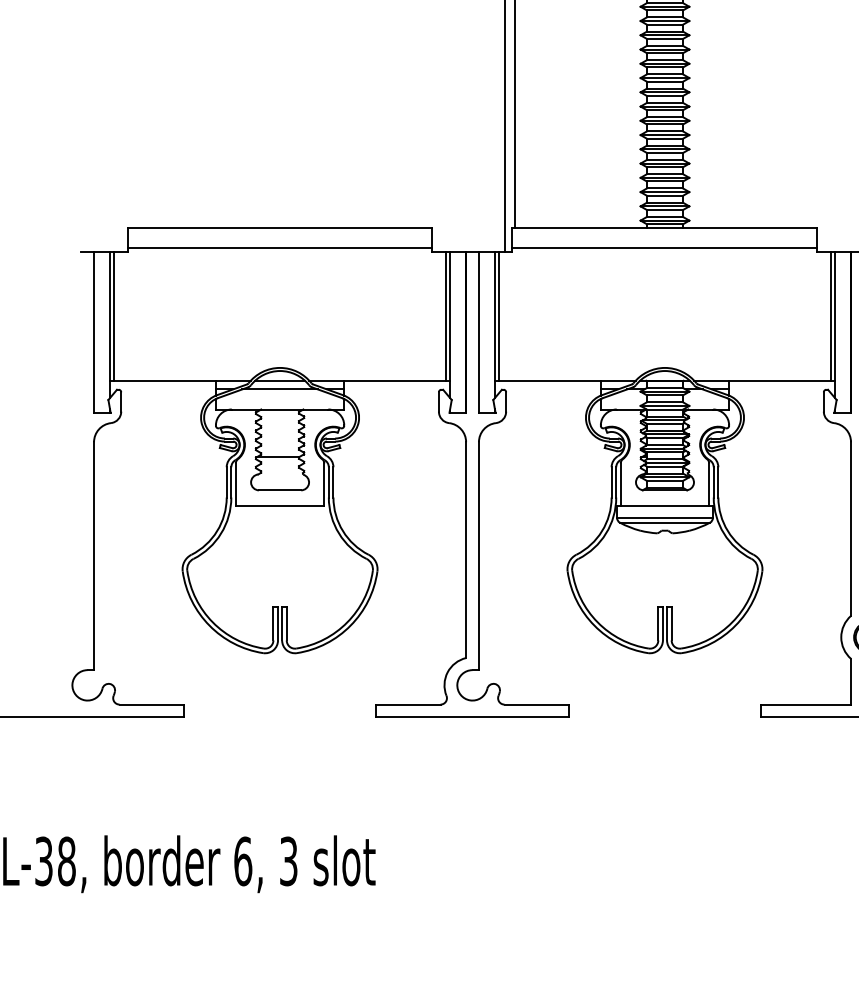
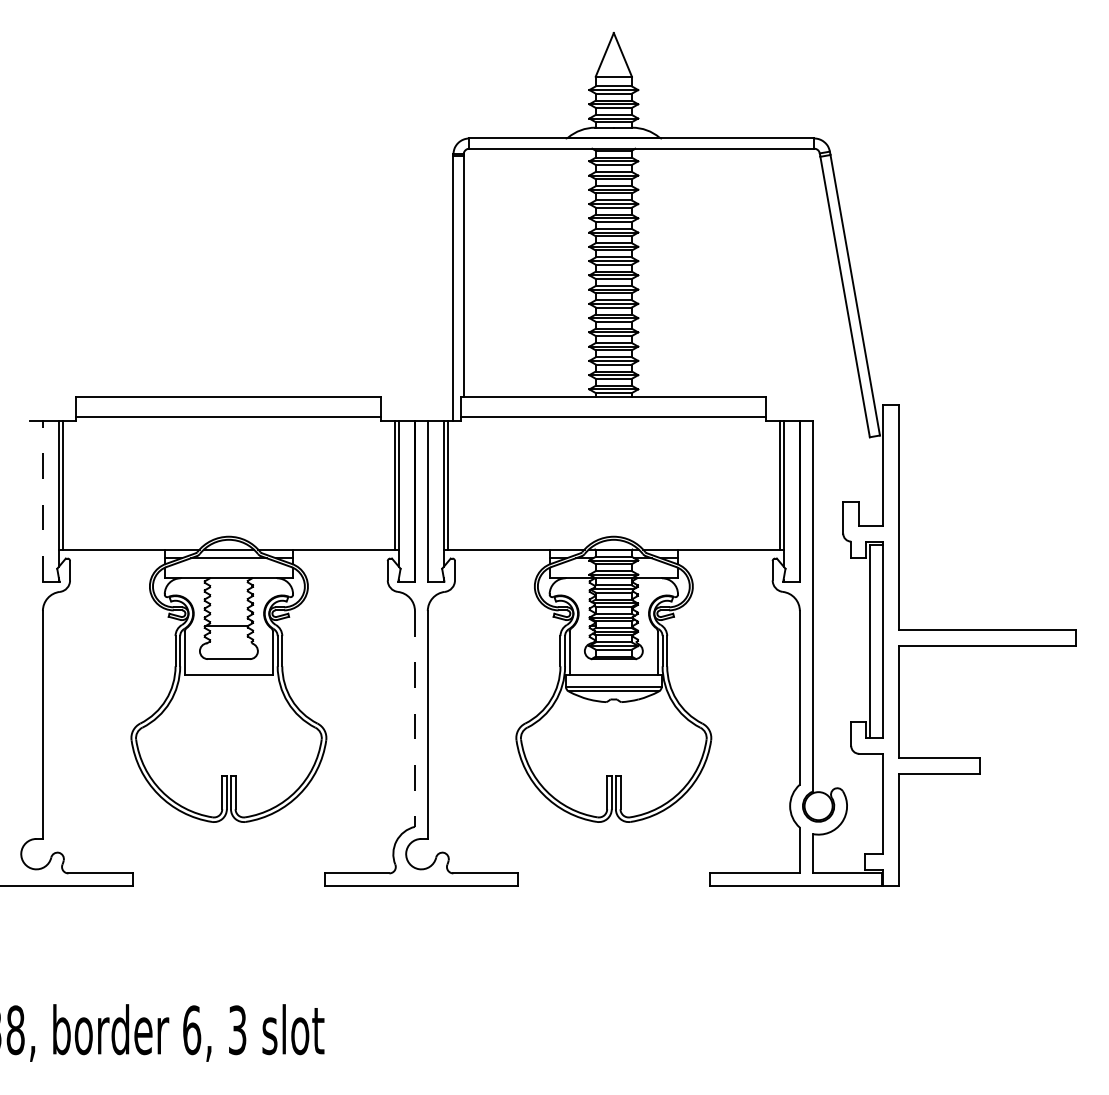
line: (93, 331) -> (42, 500), solid -> dashed
line: (465, 549) -> (414, 718), solid -> dashed

